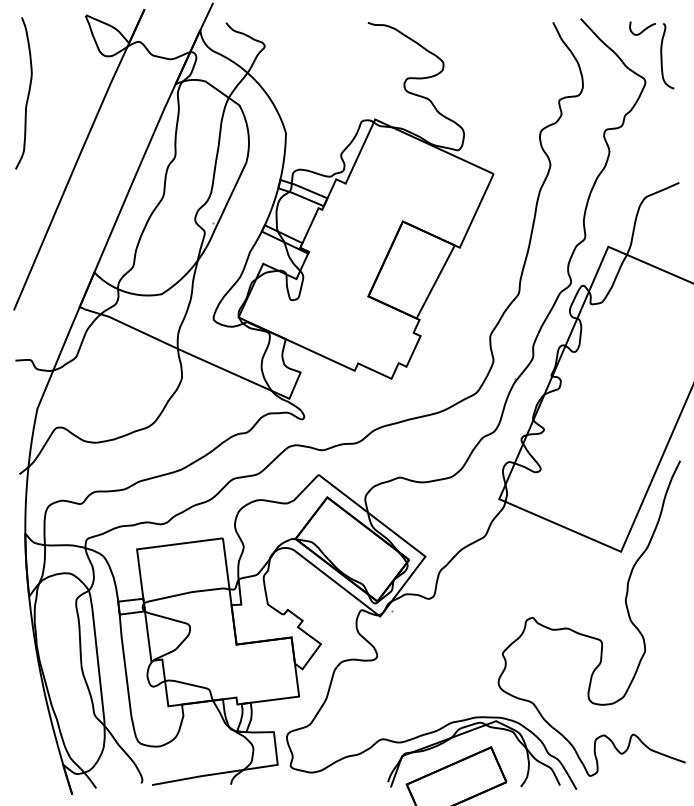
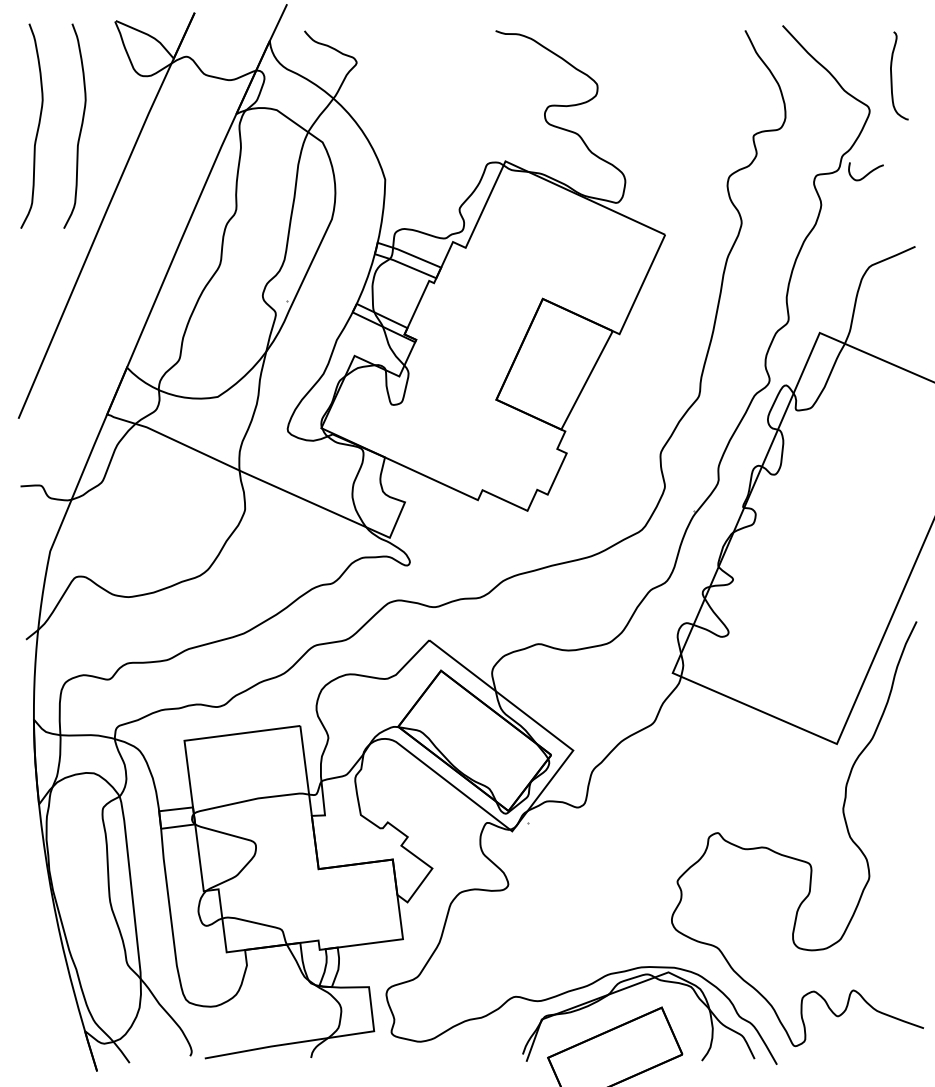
curve: (643, 29) -> (867, 173), moved
curve: (59, 93) -> (80, 126), added

